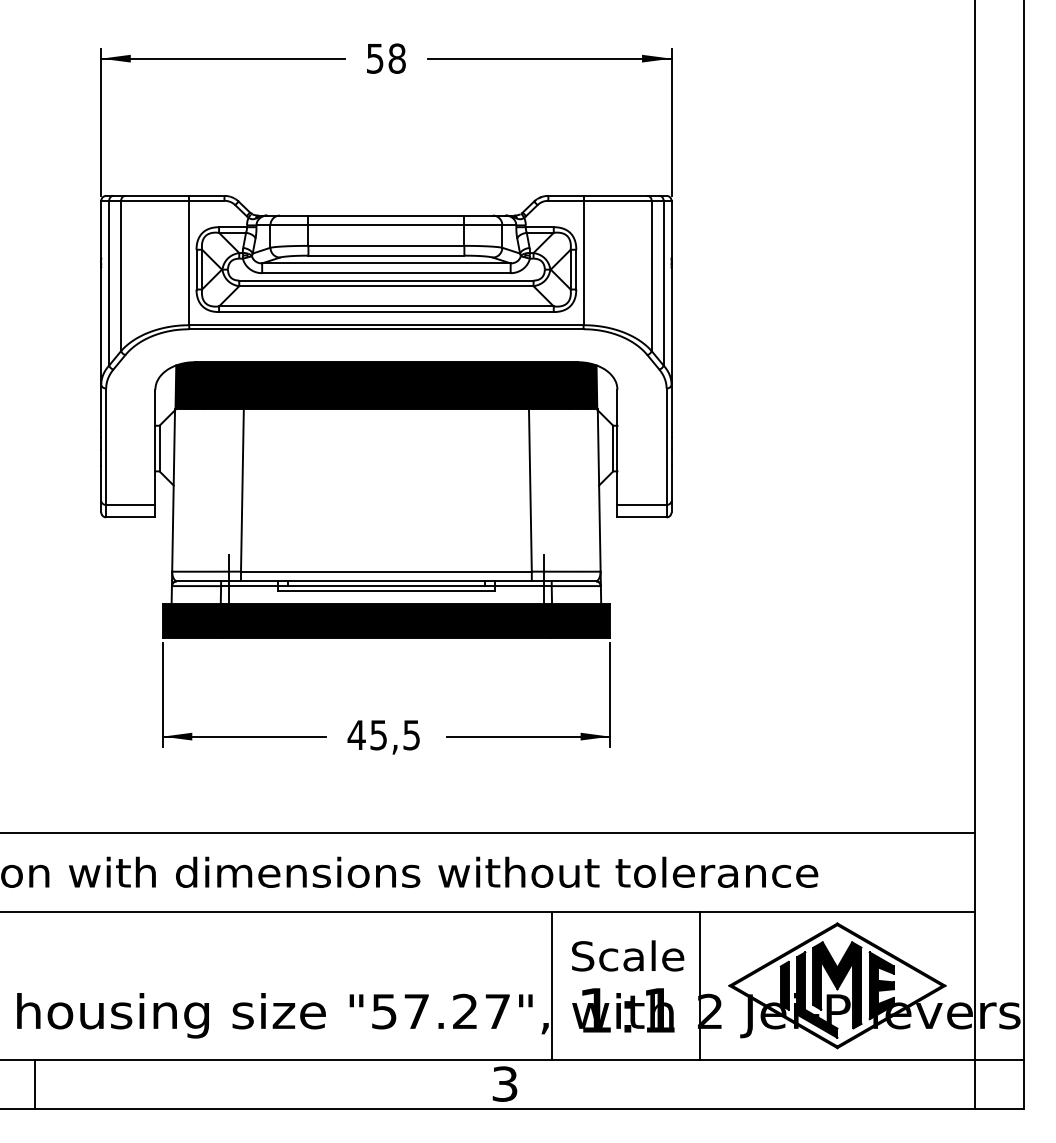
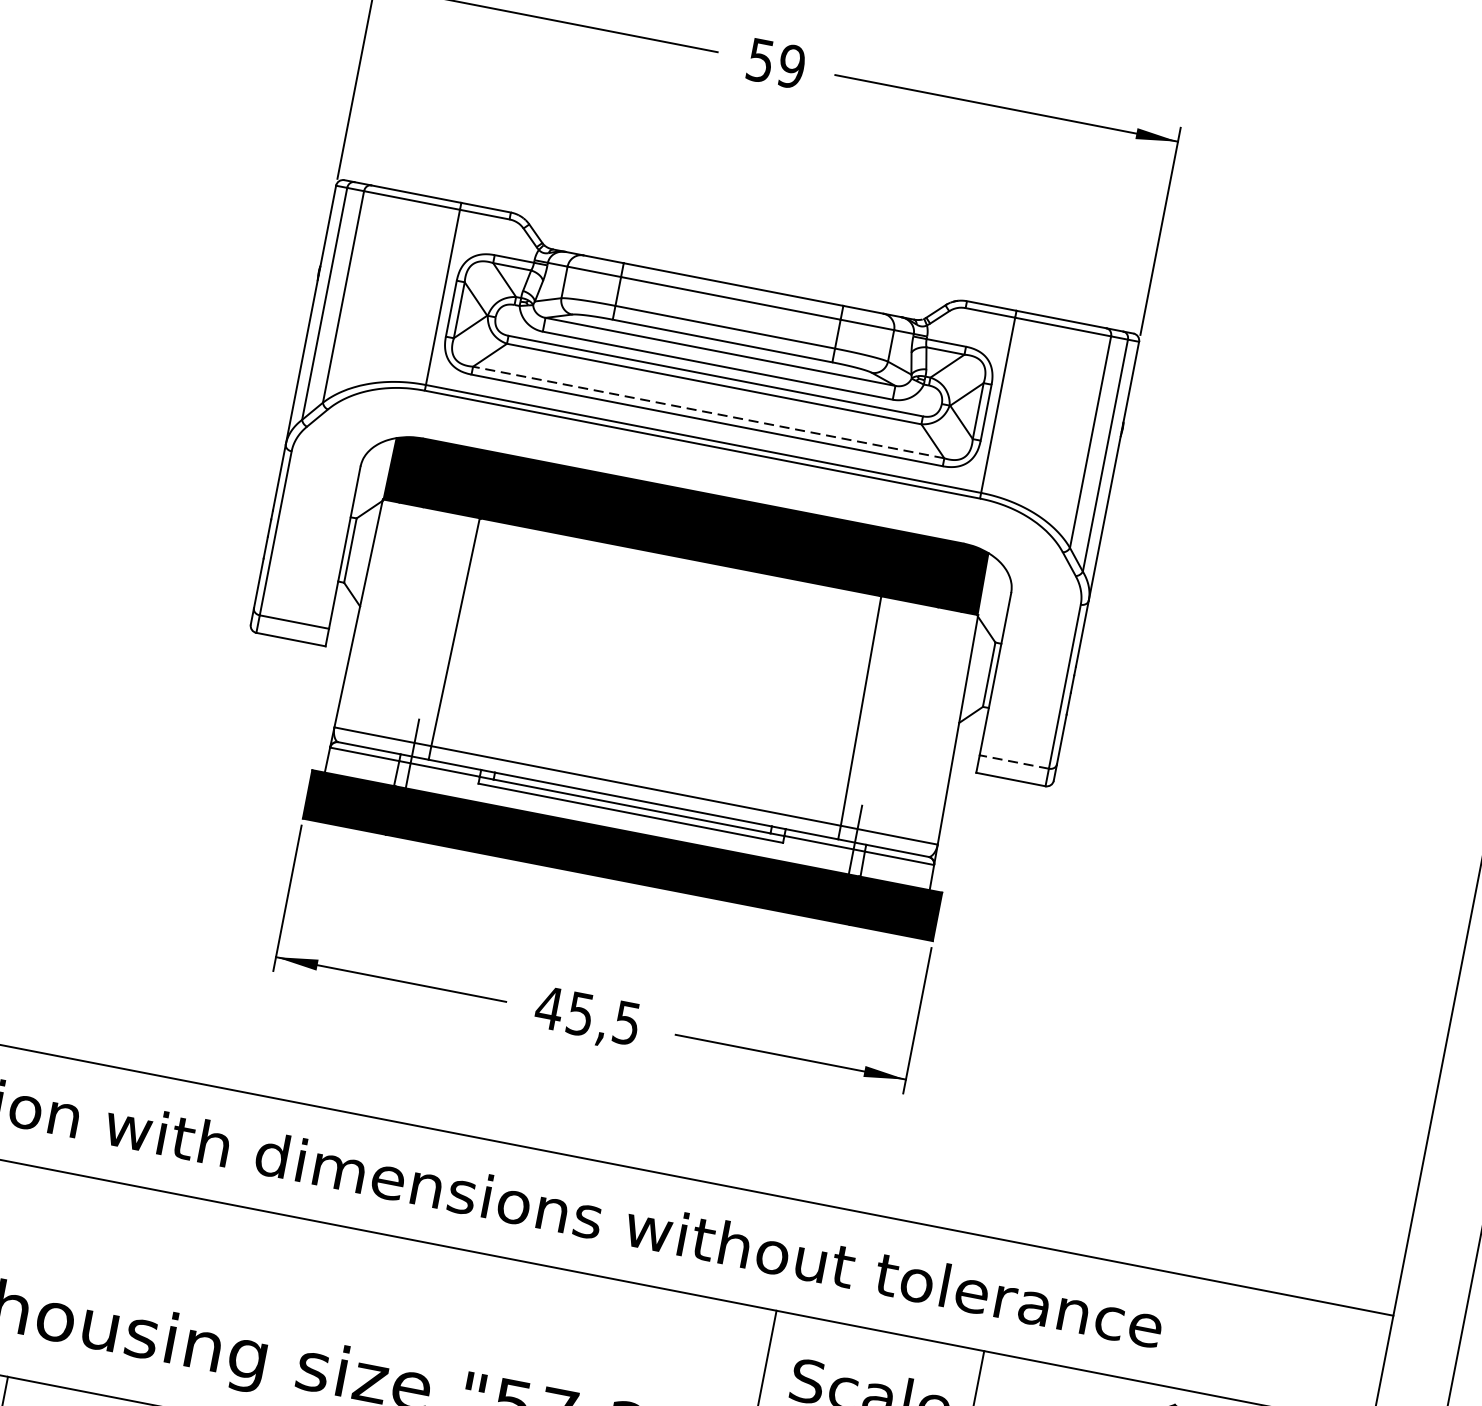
text: (396, 58) -> (790, 66), 58 -> 59
line: (385, 306) -> (707, 412), solid -> dashed
line: (642, 504) -> (1015, 761), solid -> dashed

